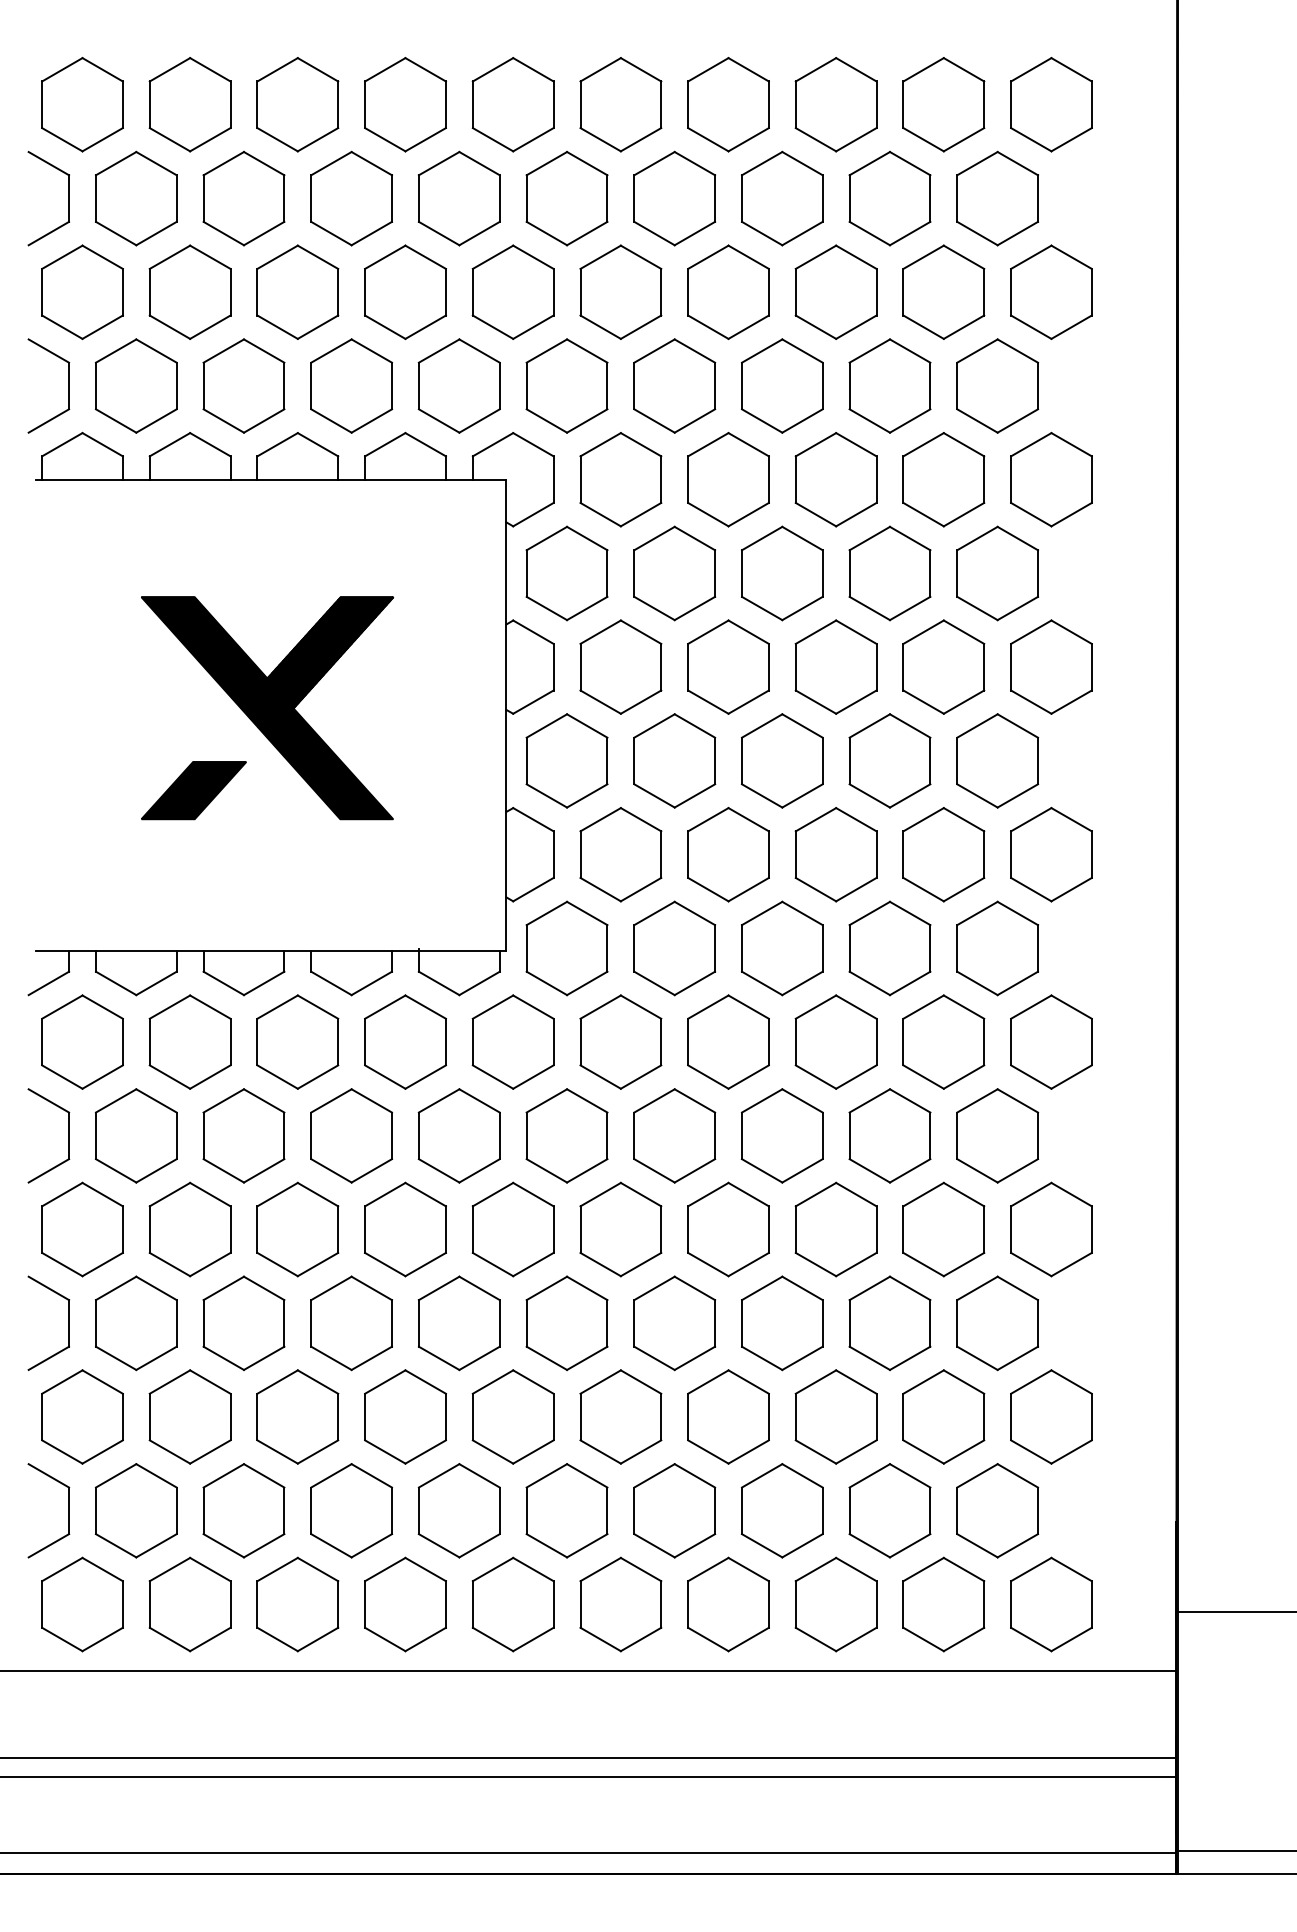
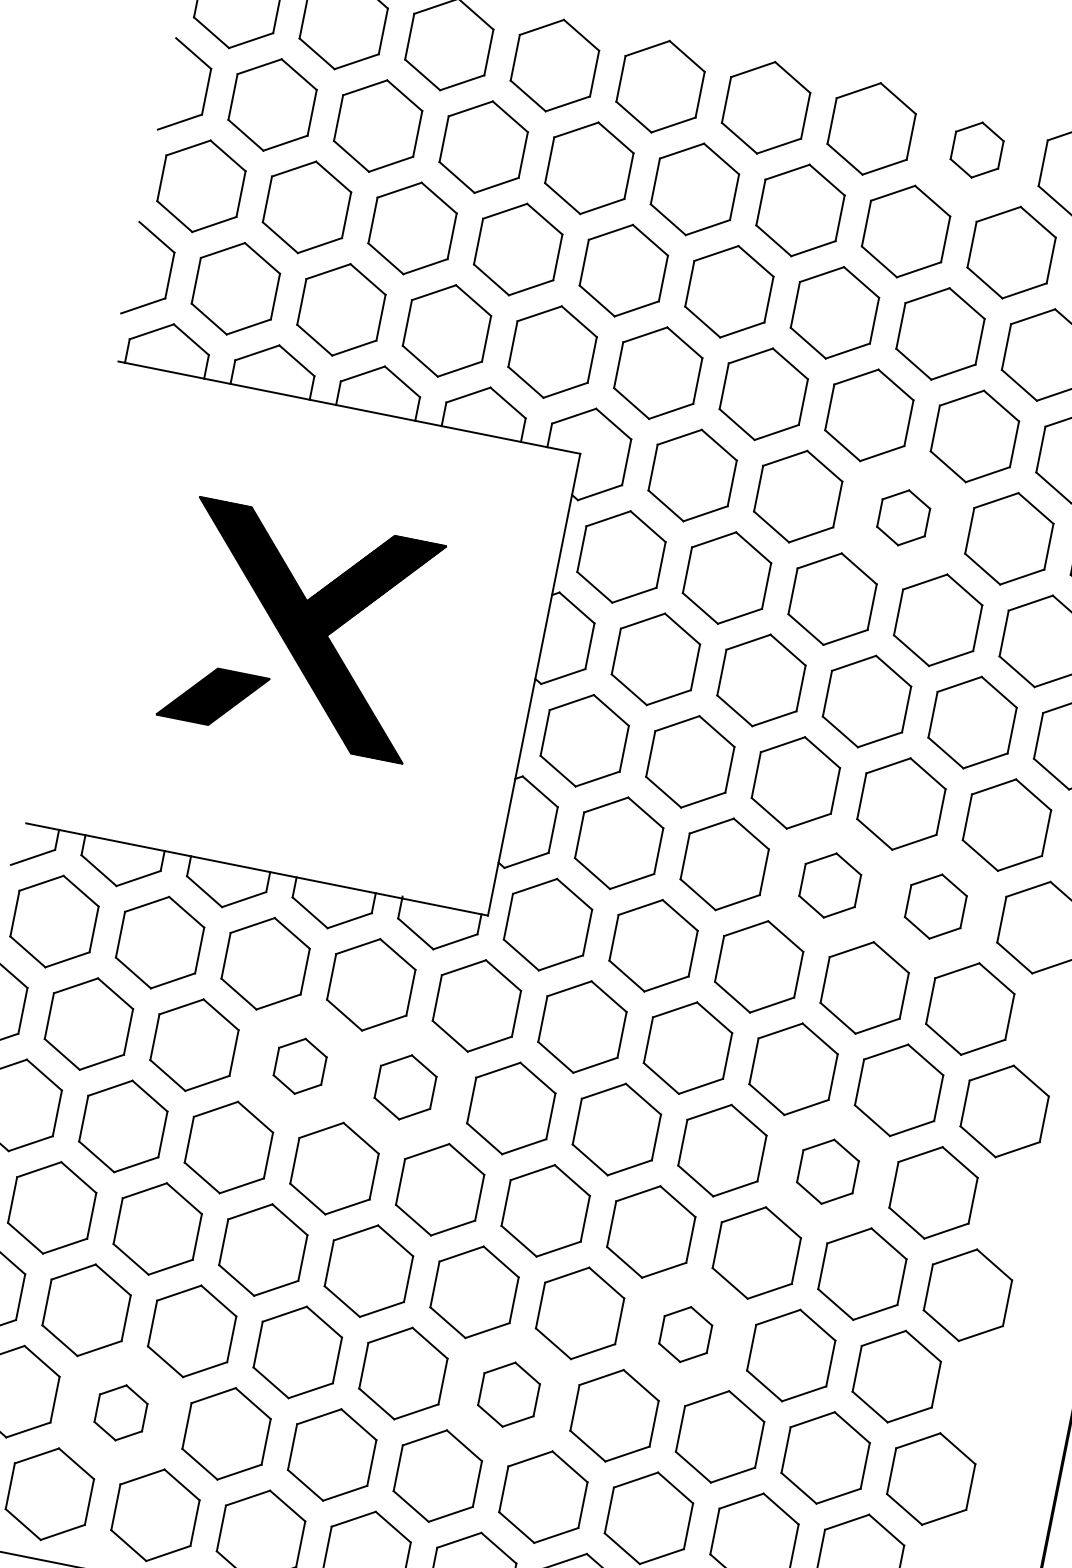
part: (835, 104) -> (976, 149), size x0.6
part: (835, 479) -> (903, 517), size x0.6
part: (835, 854) -> (829, 885), size x0.7
part: (943, 854) -> (935, 906), size x0.7
part: (351, 1135) -> (299, 1065), size x0.6
part: (458, 1135) -> (404, 1086), size x0.7
part: (889, 1135) -> (827, 1171), size x0.7
part: (782, 1323) -> (685, 1334), size x0.6
part: (620, 1416) -> (508, 1394), size x0.7
part: (243, 1510) -> (120, 1412), size x0.6

